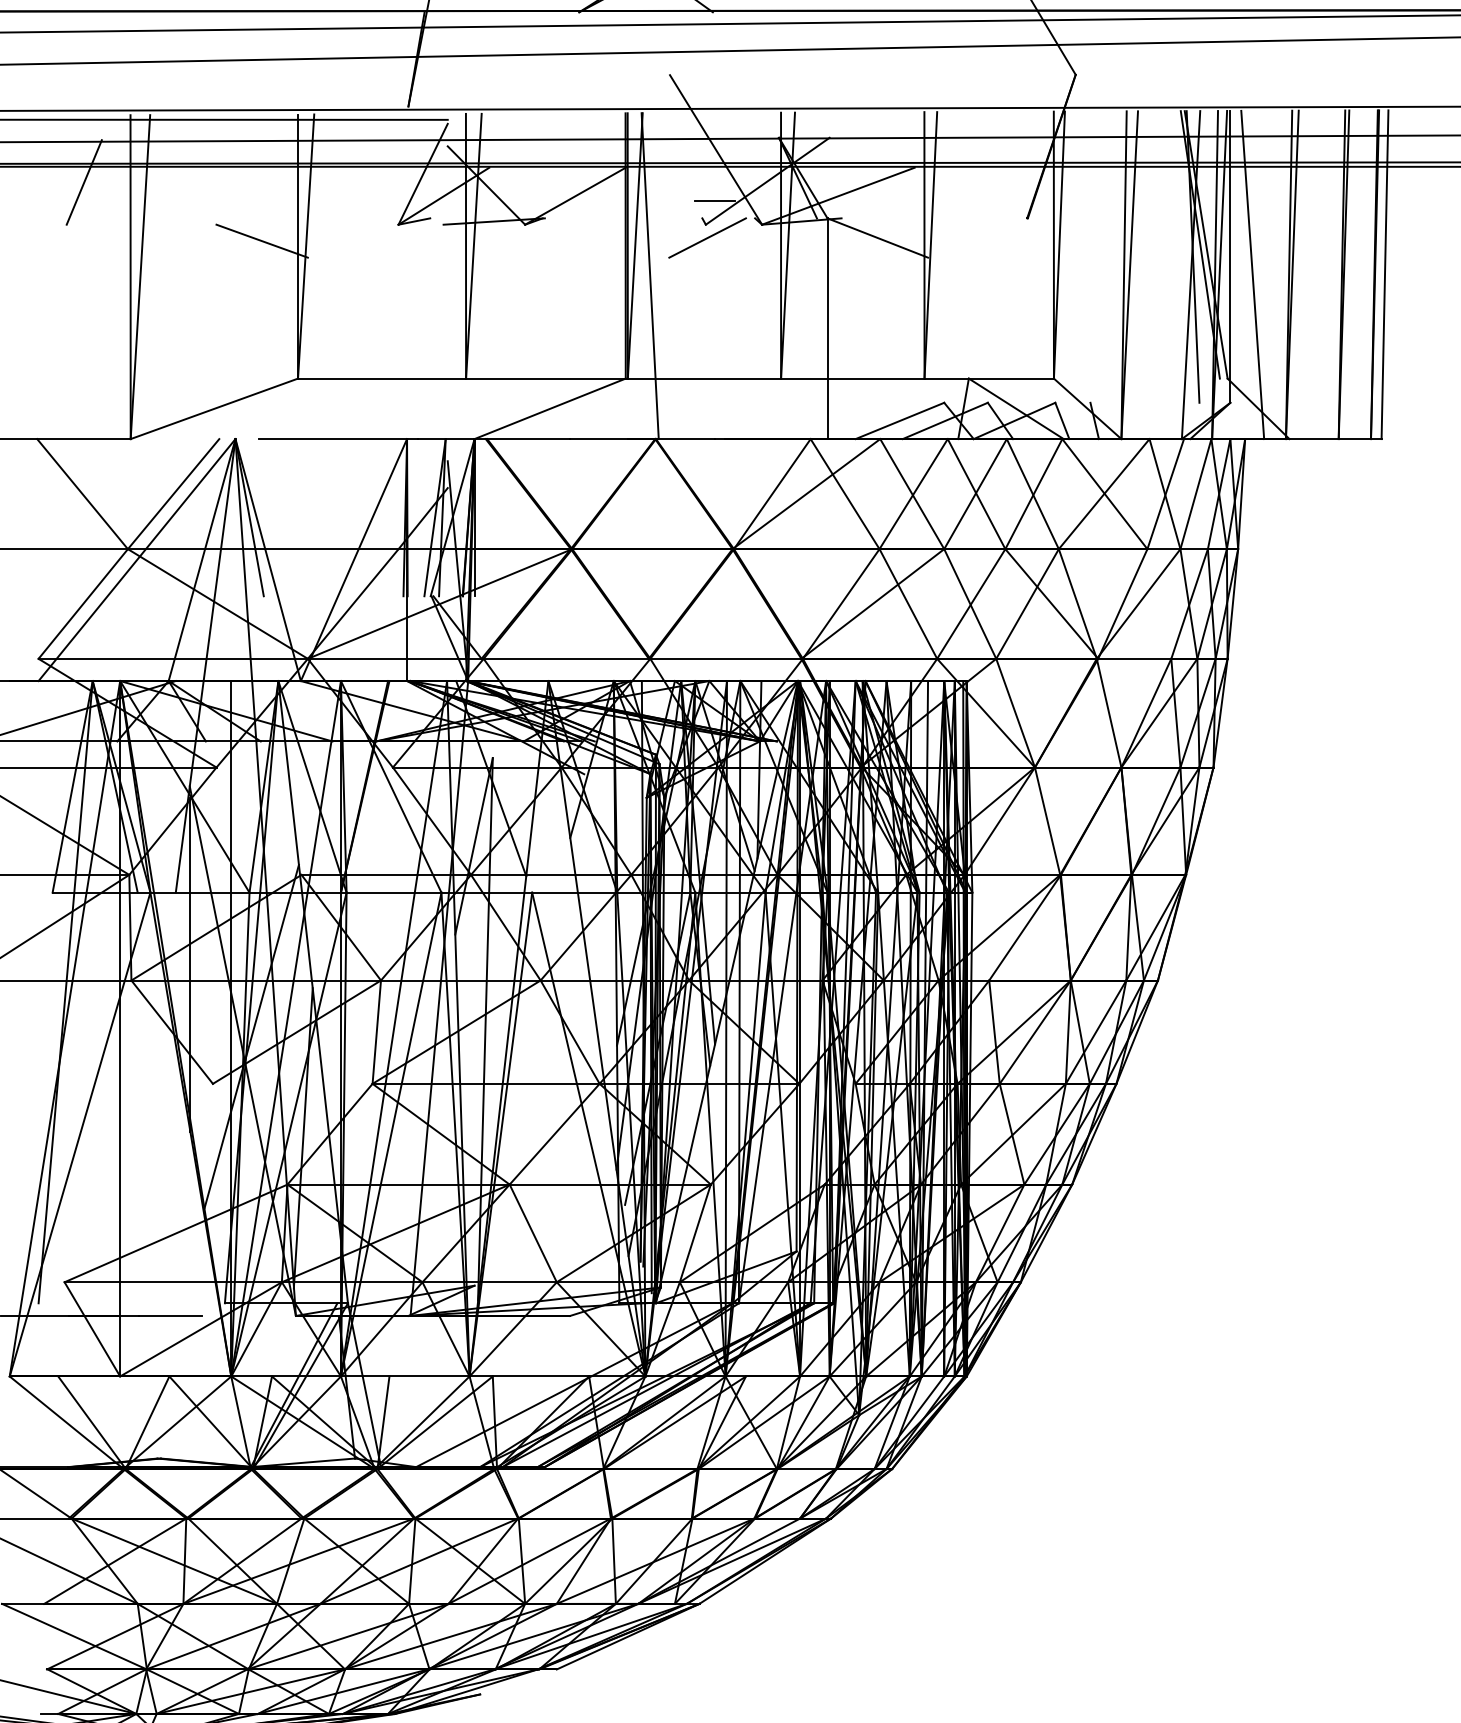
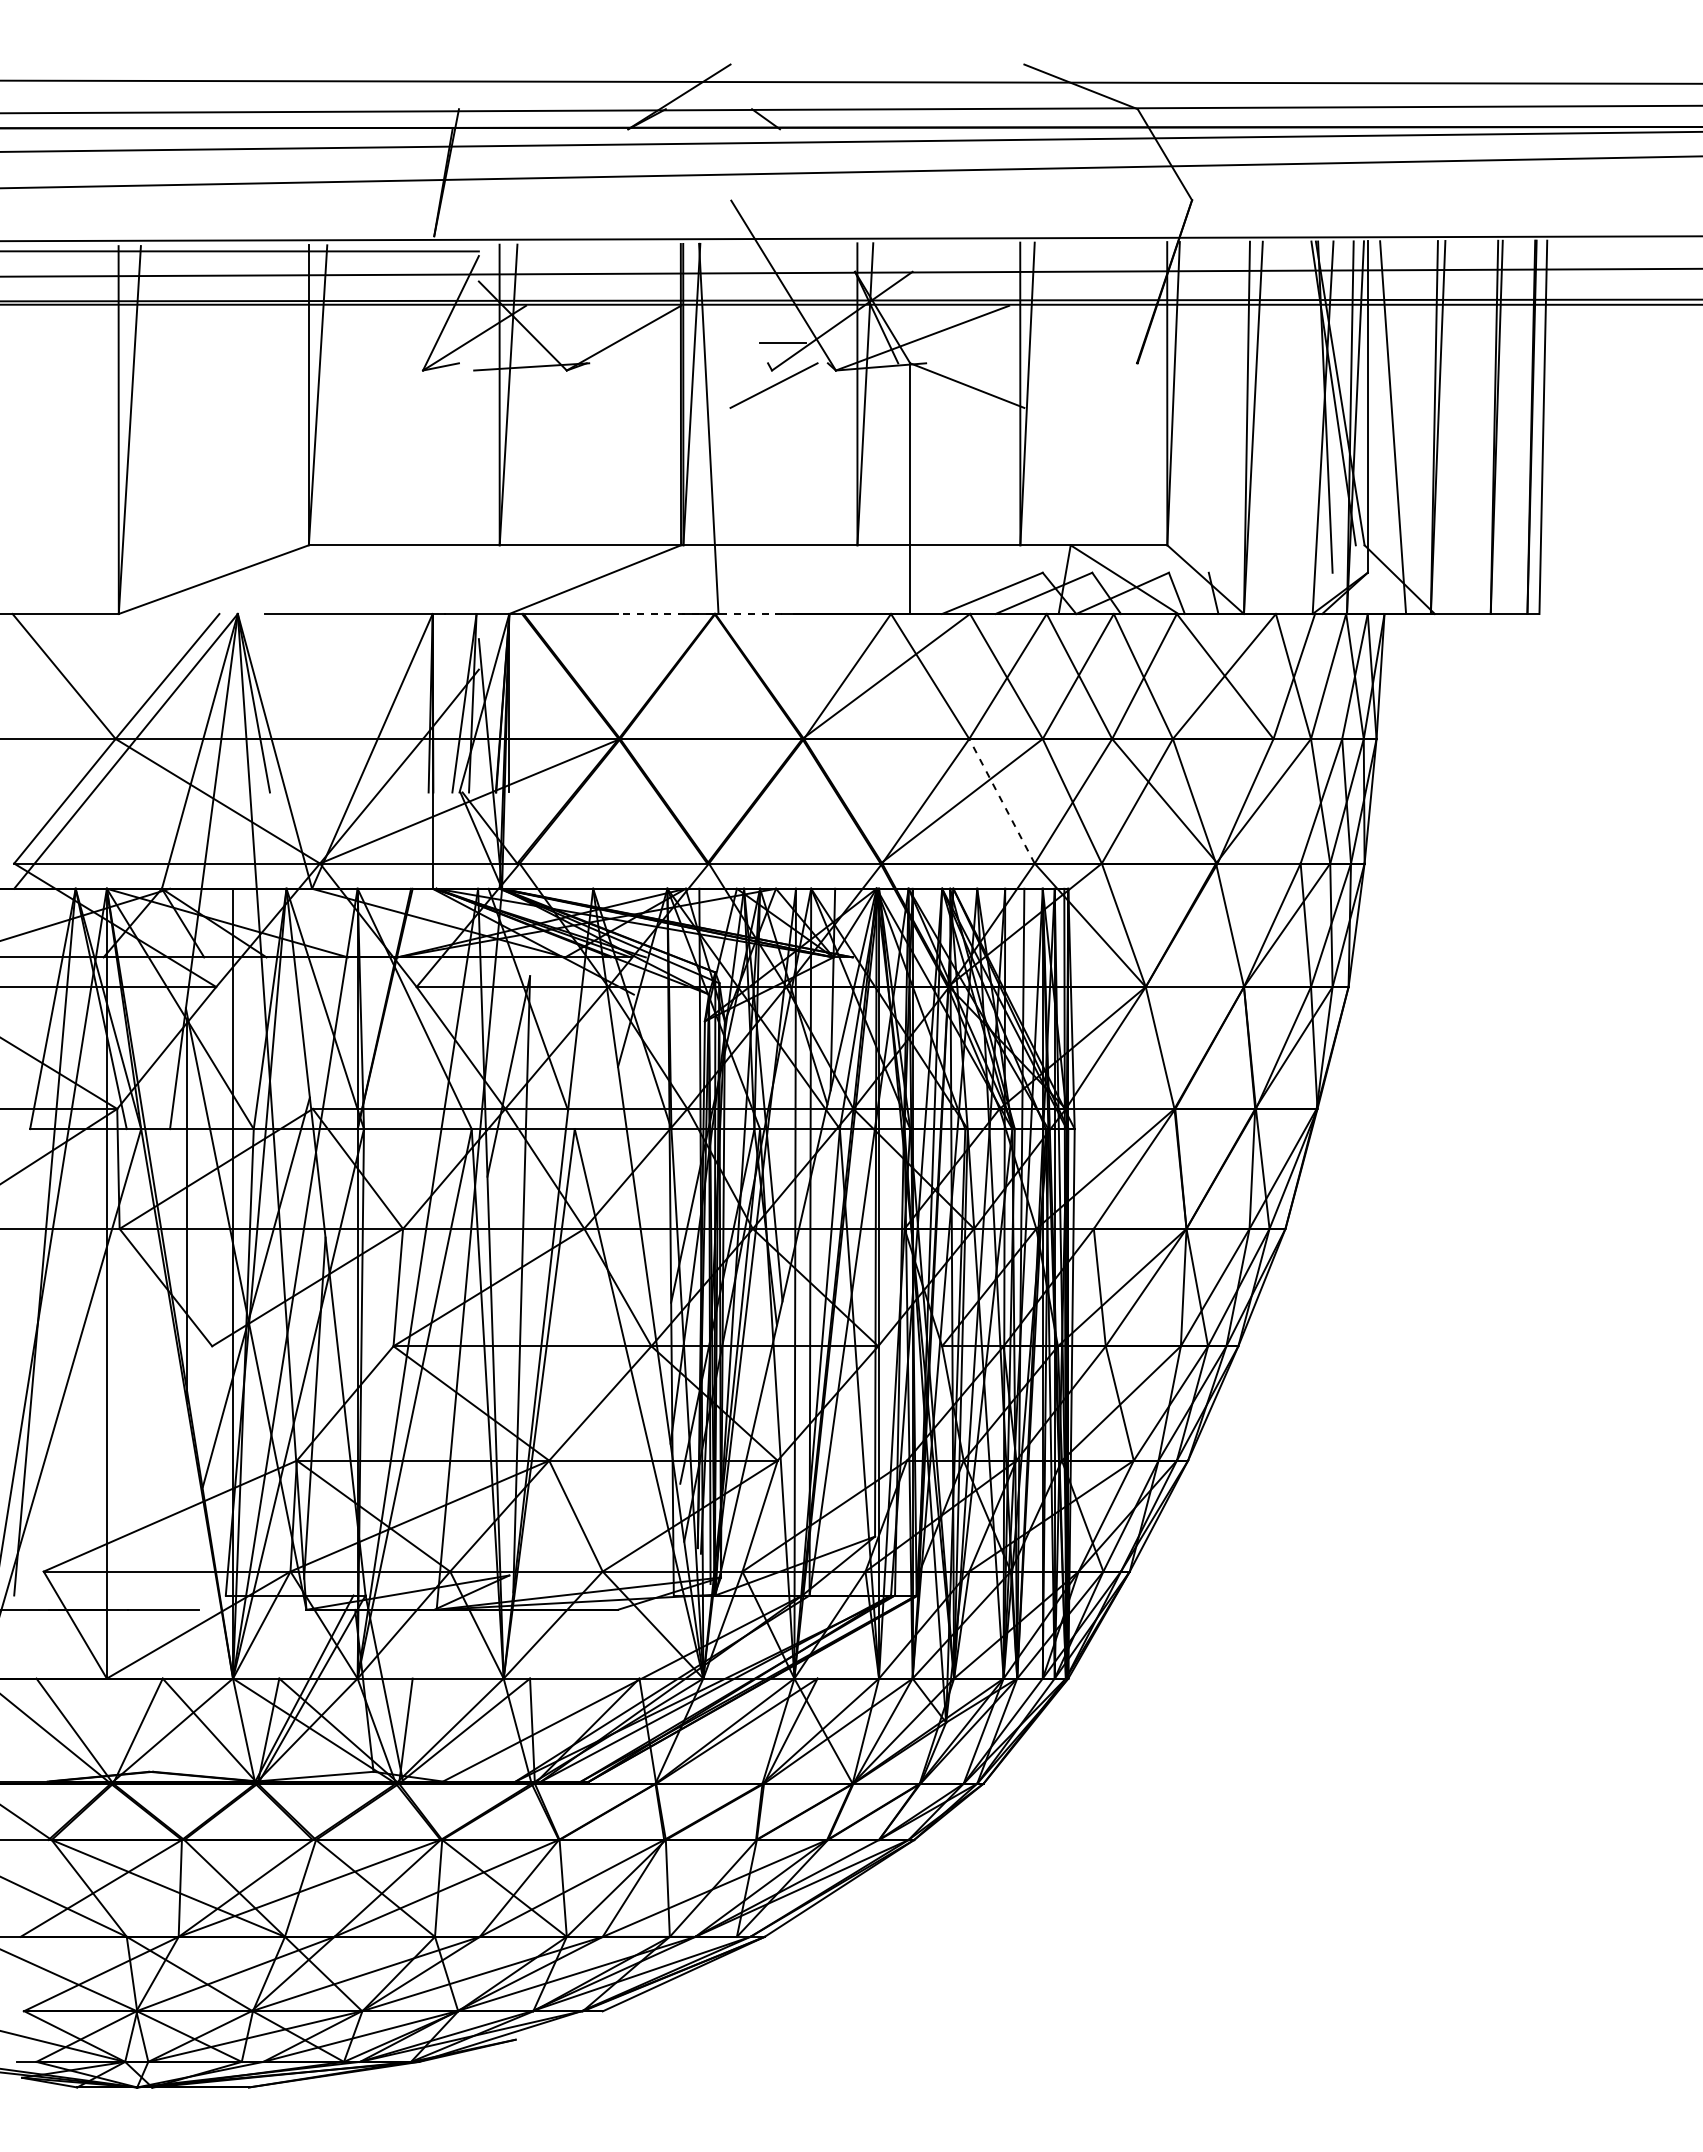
line: (84, 182) -> (66, 322), removed
line: (262, 240) -> (268, 388), removed
line: (642, 439) -> (699, 614), solid -> dashed
line: (907, 603) -> (1001, 800), solid -> dashed

